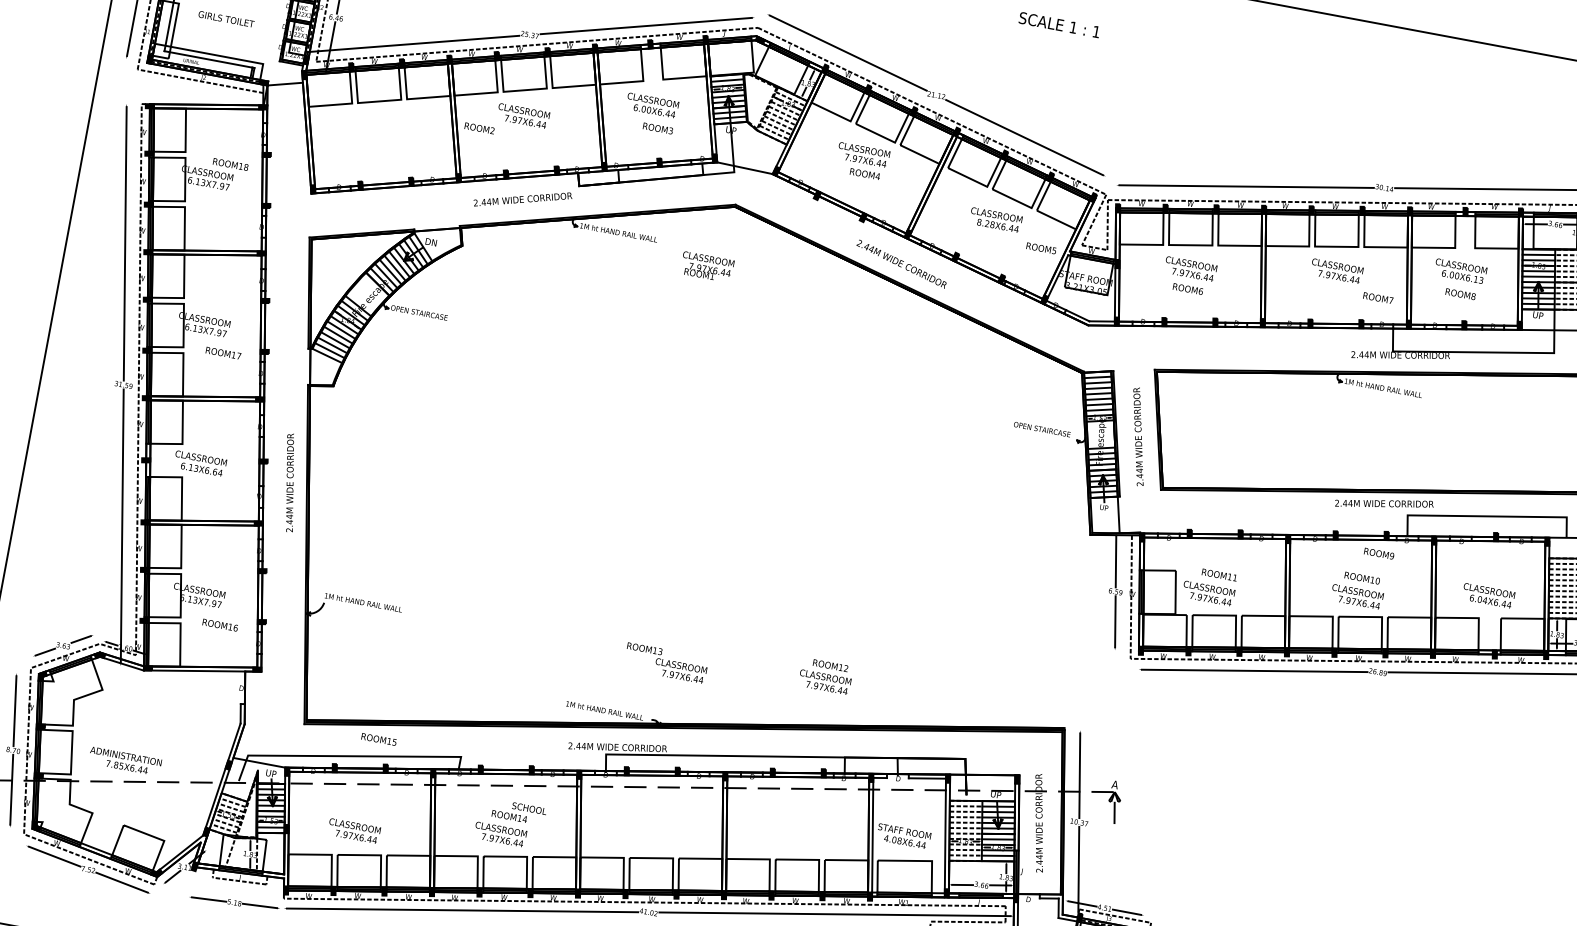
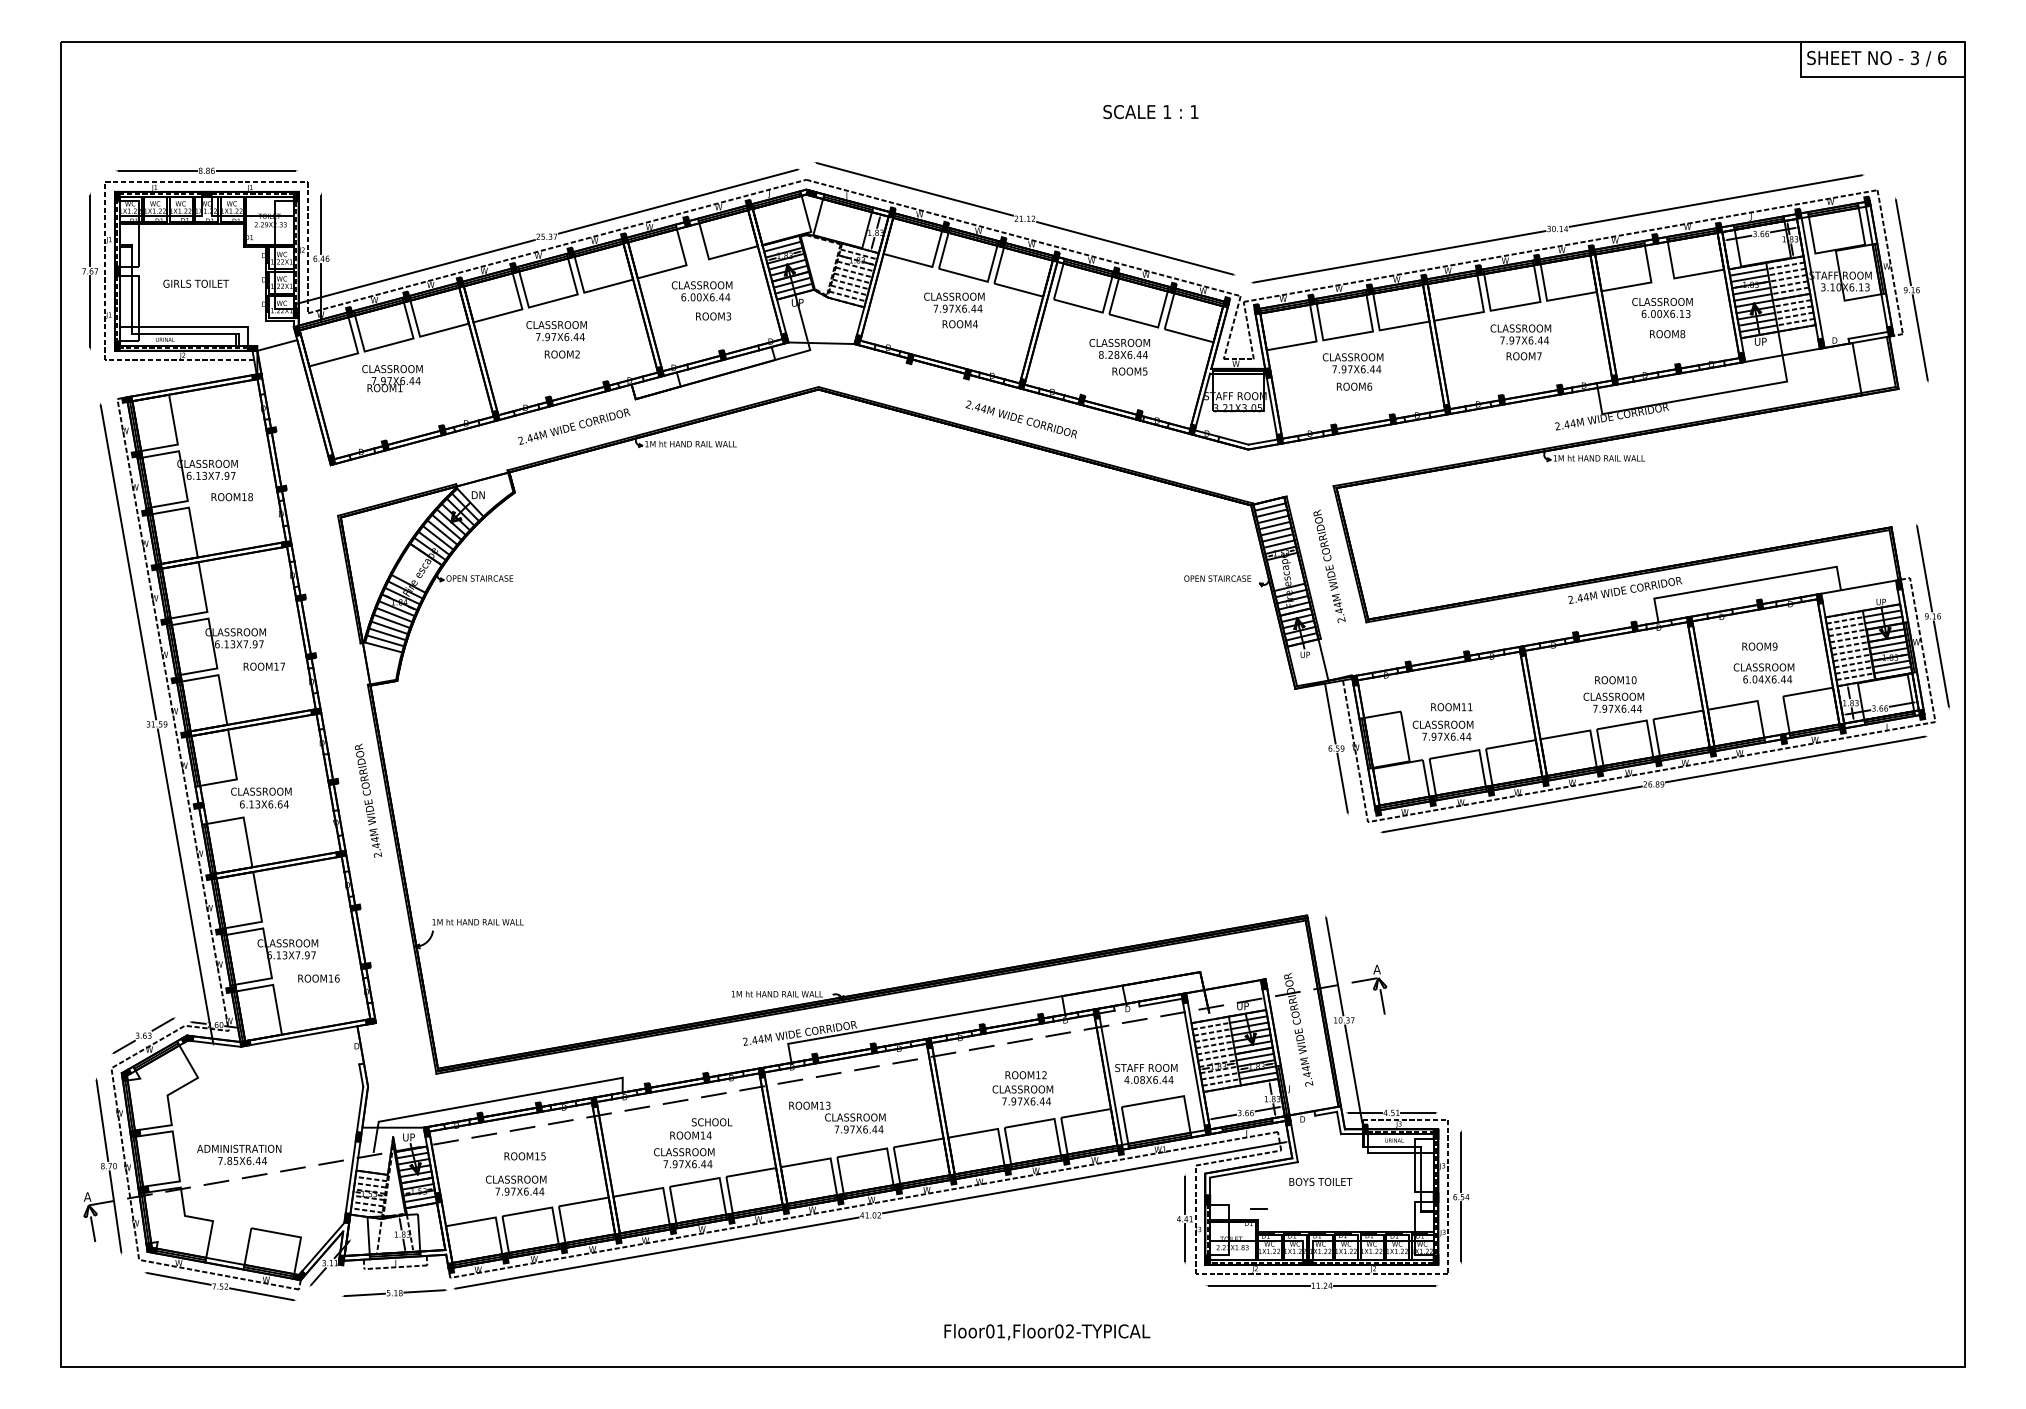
text: (478, 128) -> (561, 354), moved
text: (230, 164) -> (231, 497), moved
text: (1041, 248) -> (1129, 371), moved
text: (707, 267) -> (392, 378), moved
text: (1377, 298) -> (1523, 356), moved
text: (1378, 553) -> (1759, 646), moved
text: (666, 663) -> (837, 1117), moved
text: (825, 676) -> (1022, 1088), moved
text: (378, 739) -> (524, 1156), moved

